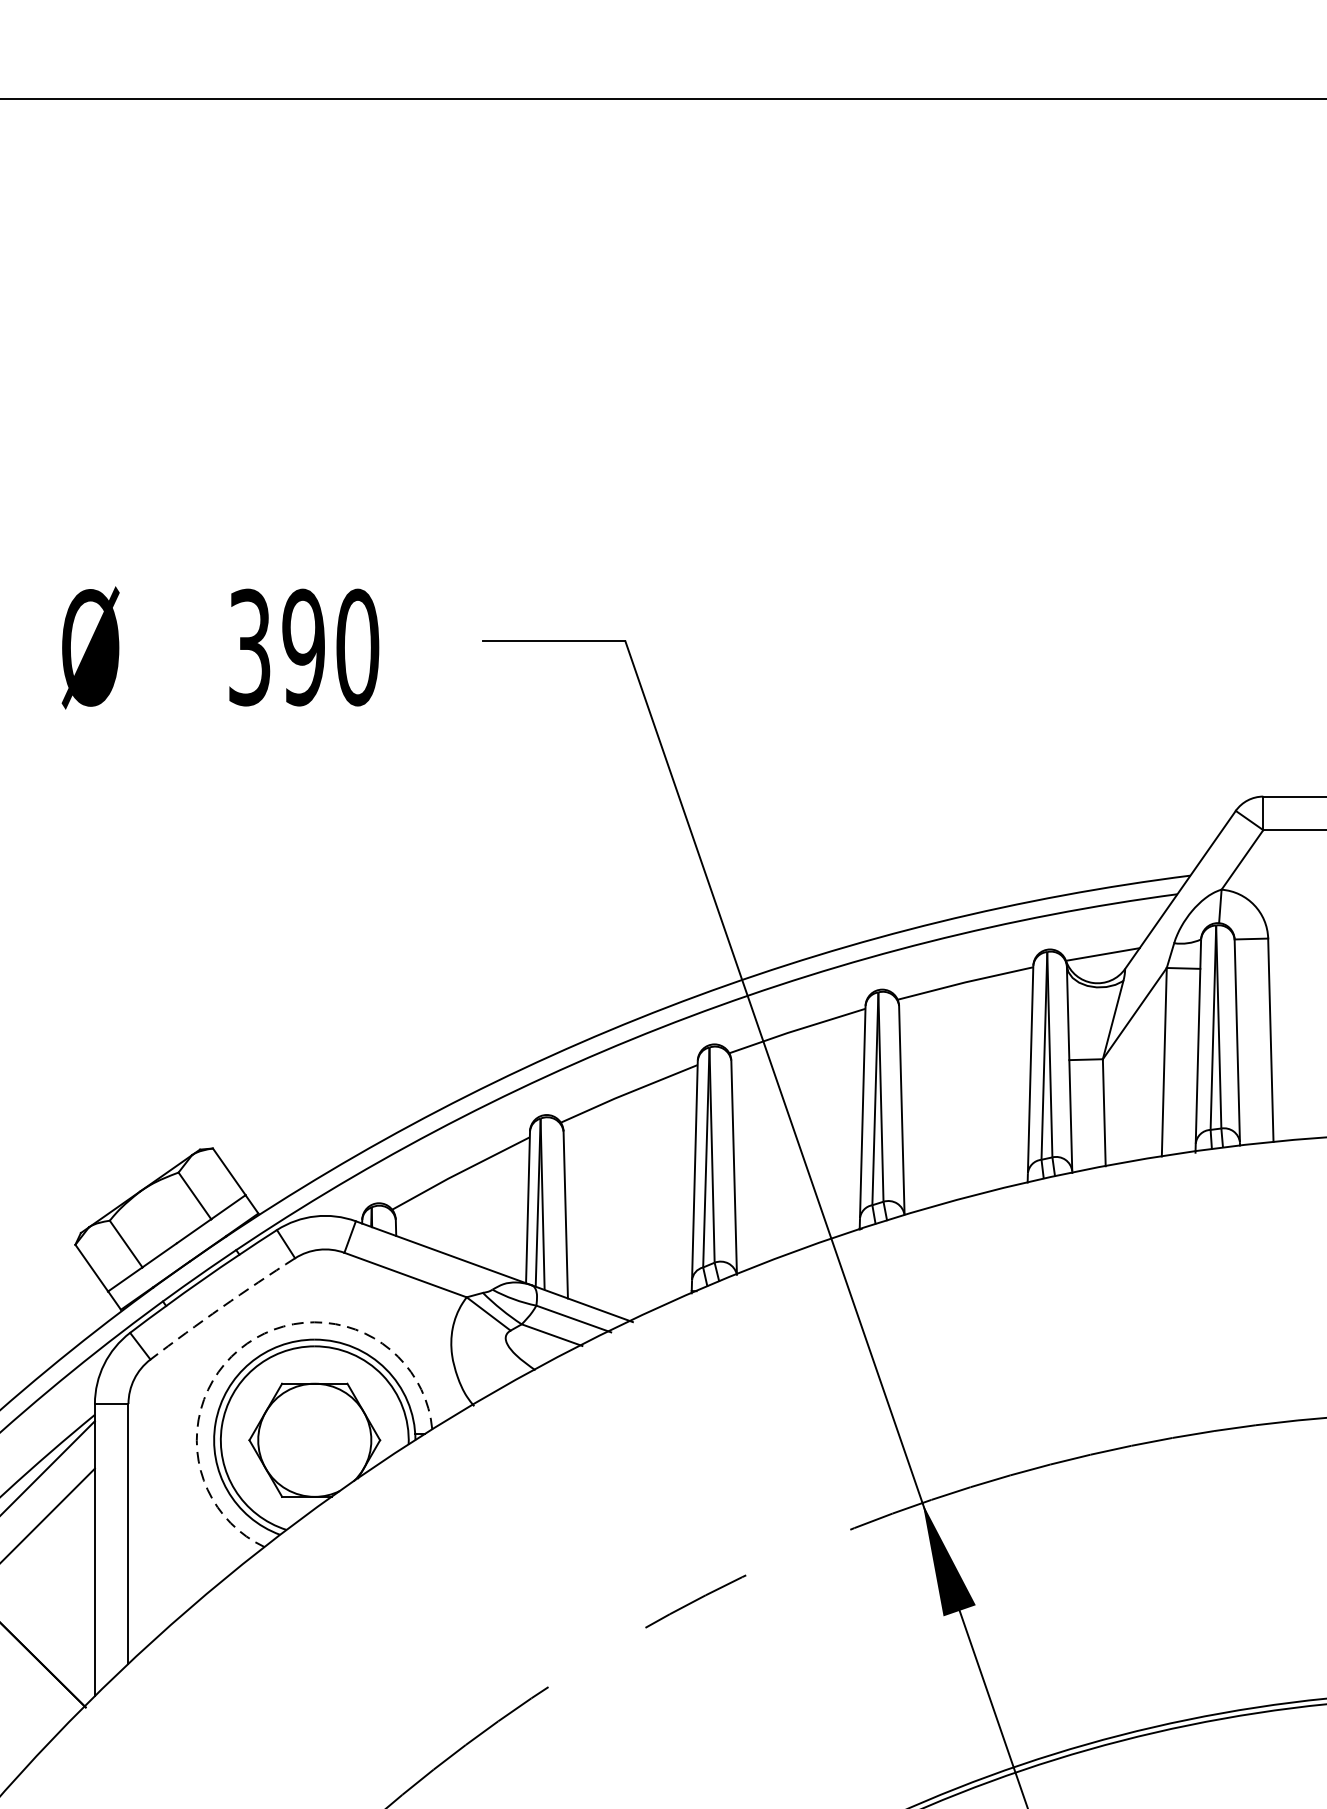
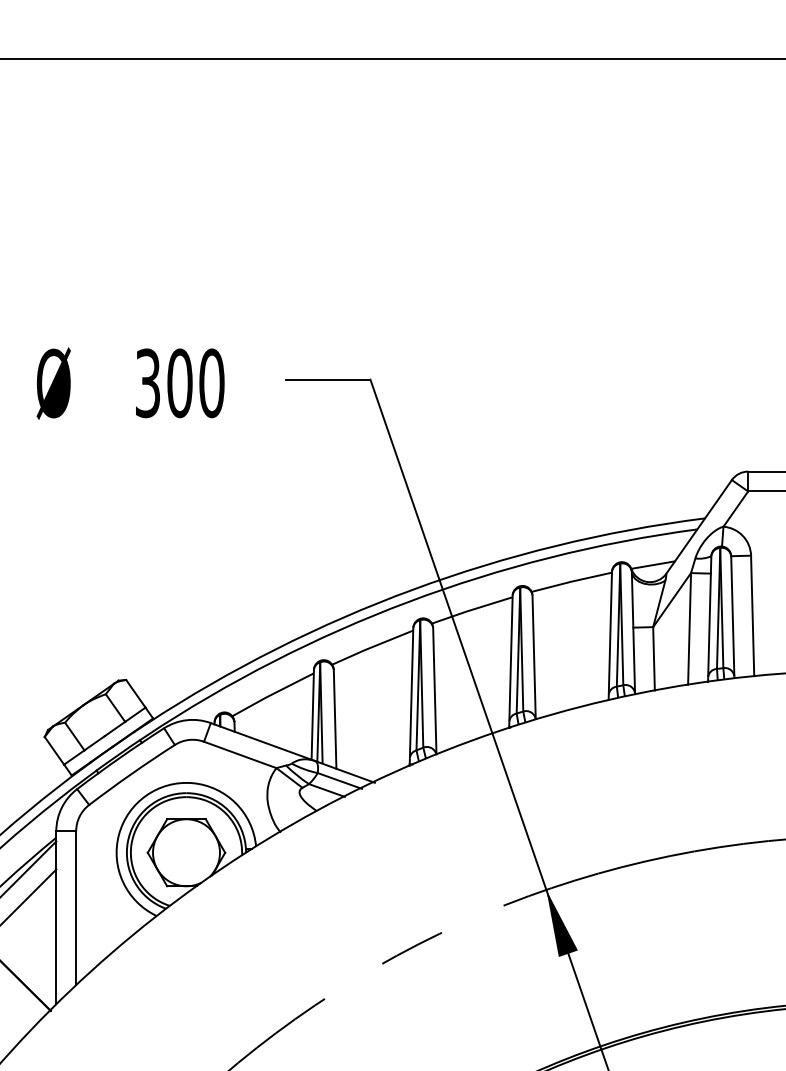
text: (302, 647) -> (179, 383), 390 -> 300
arc: (221, 1308) -> (131, 774), dashed -> solid
arc: (247, 1343) -> (146, 795), dashed -> solid

